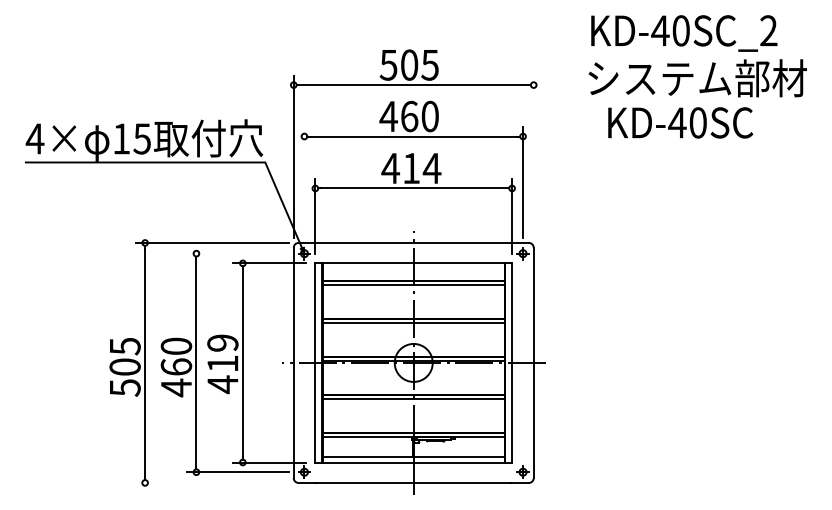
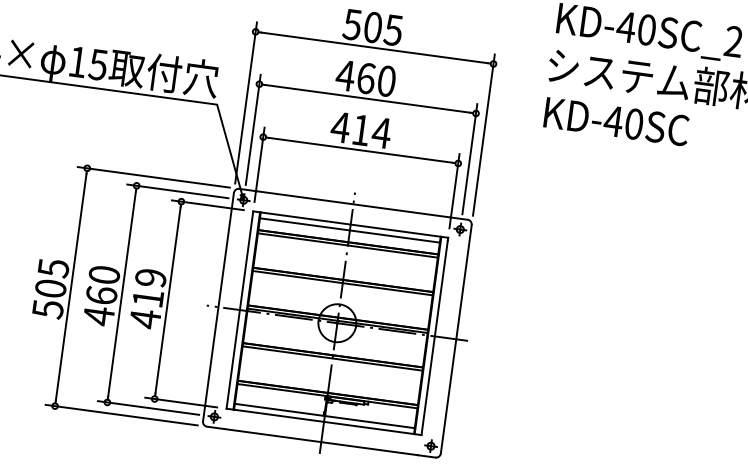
text: (680, 122) -> (616, 121), moved
line: (533, 156) -> (483, 134), added
line: (304, 182) -> (253, 129), added
line: (237, 253) -> (177, 191), added
line: (413, 269) -> (349, 230), added
line: (212, 482) -> (121, 414), added

